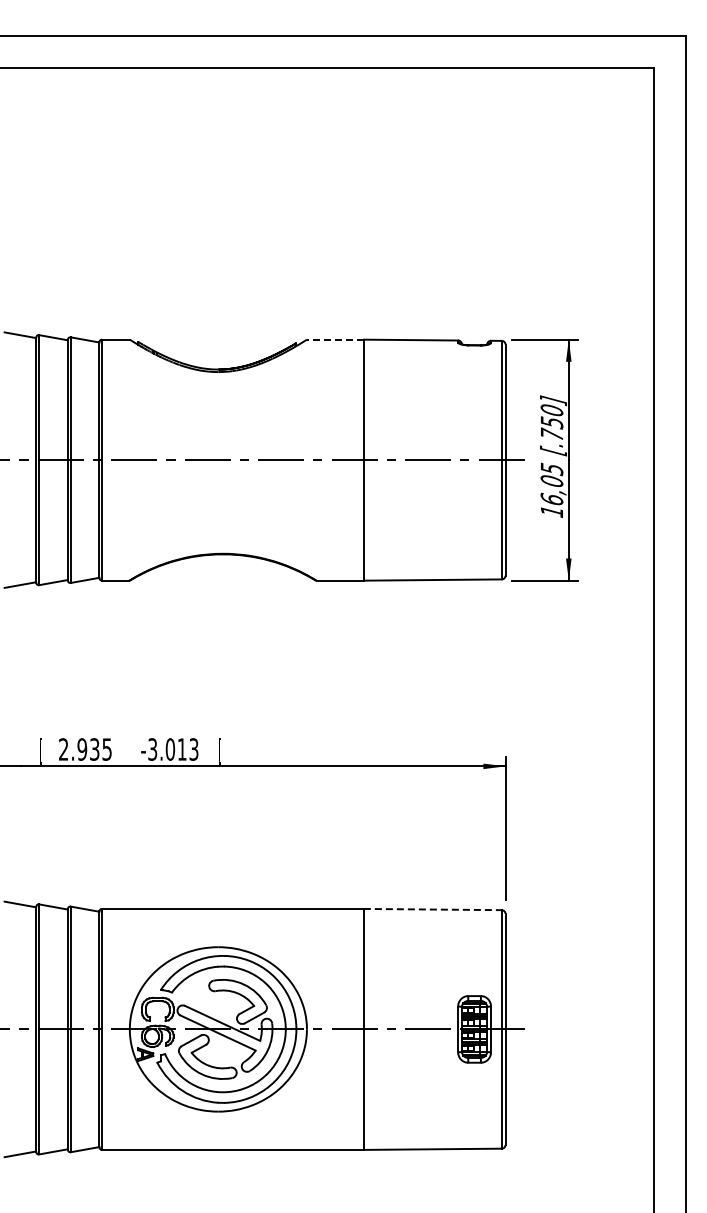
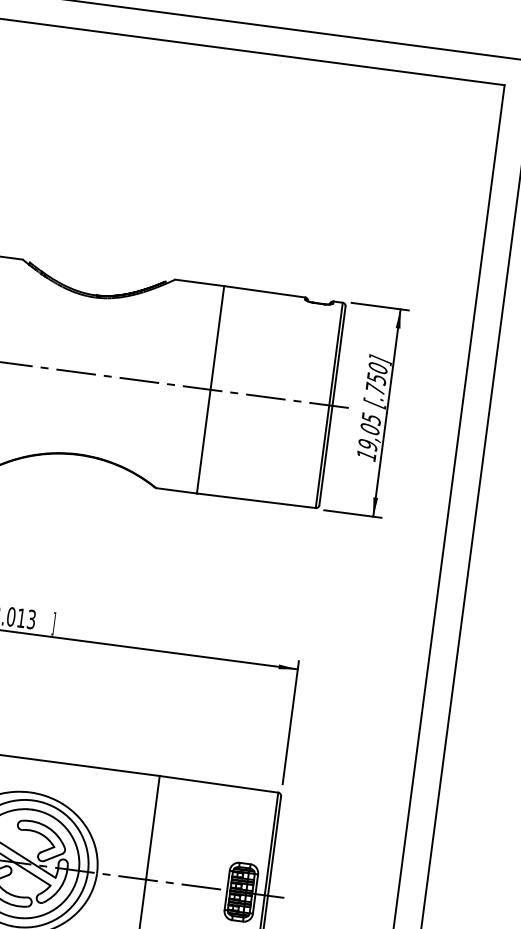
line: (334, 339) -> (198, 282), dashed -> solid
text: (551, 499) -> (367, 444), 16,05 -> 19,05
text: (219, 750) -> (53, 623), [ -> ]
line: (432, 909) -> (218, 784), dashed -> solid

